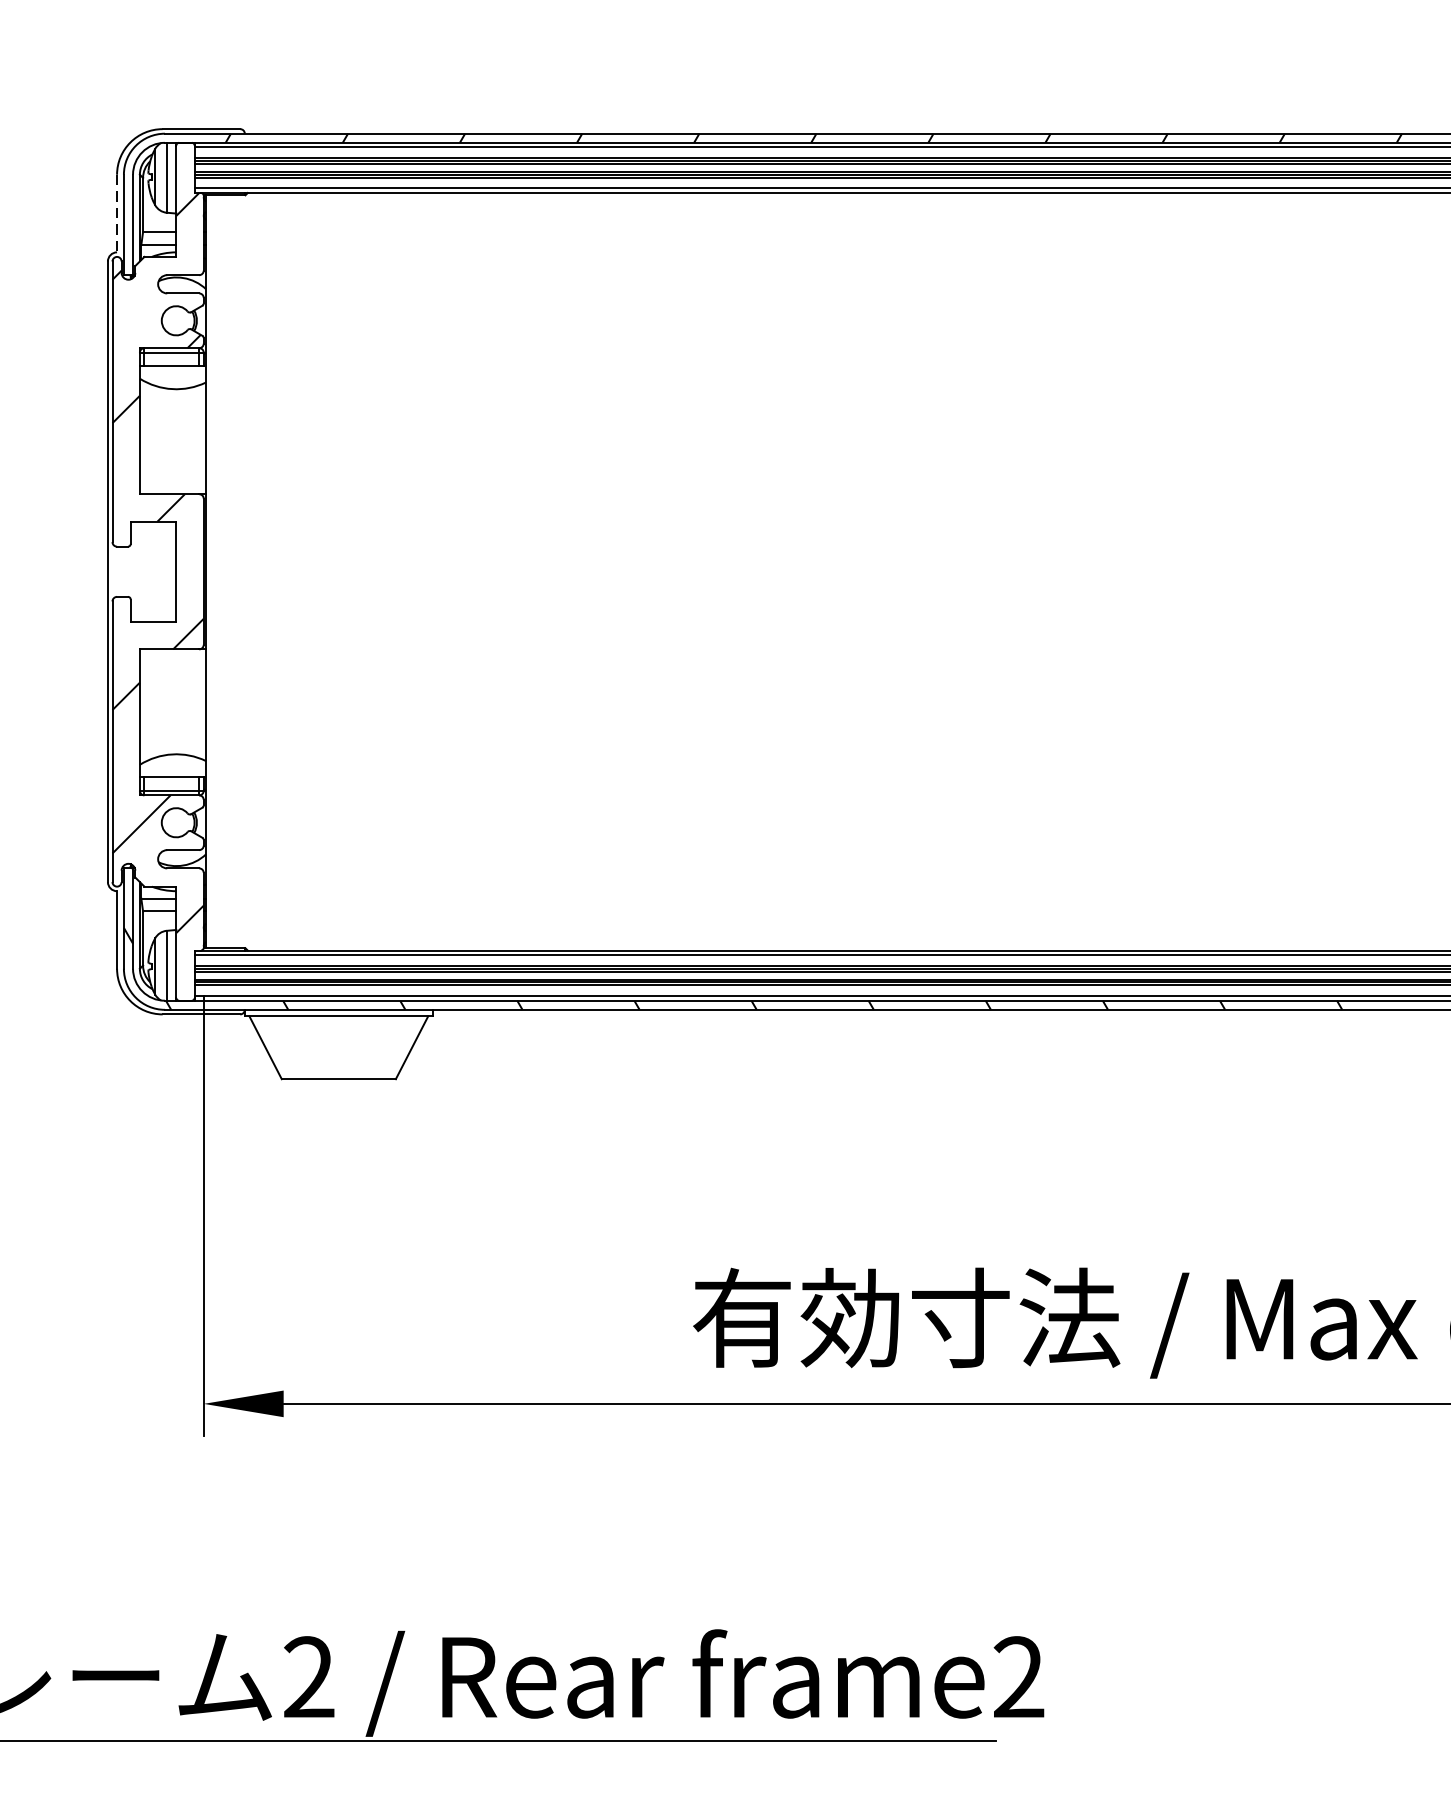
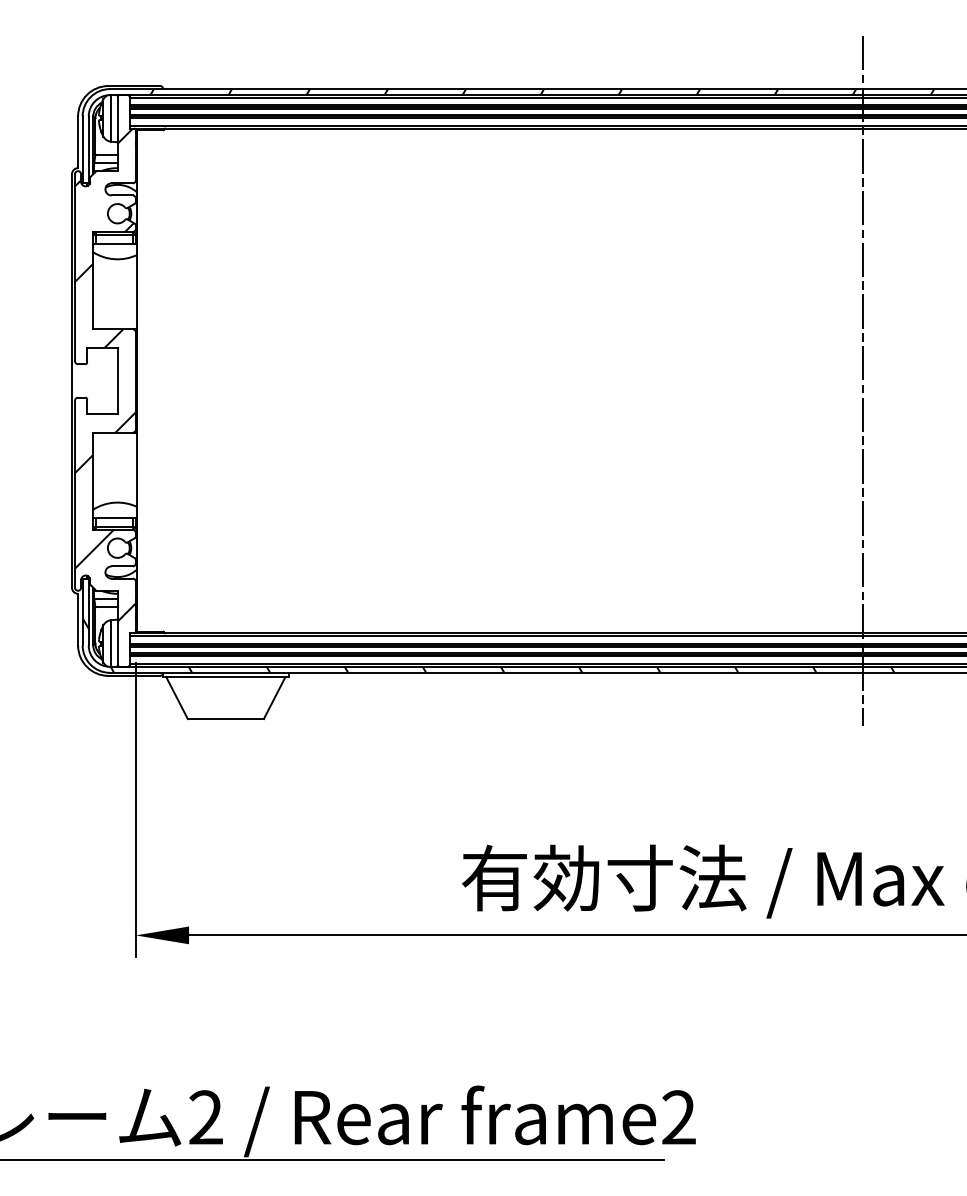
line: (117, 213) -> (78, 142), dashed -> solid
line: (1294, 571) -> (862, 380), added

